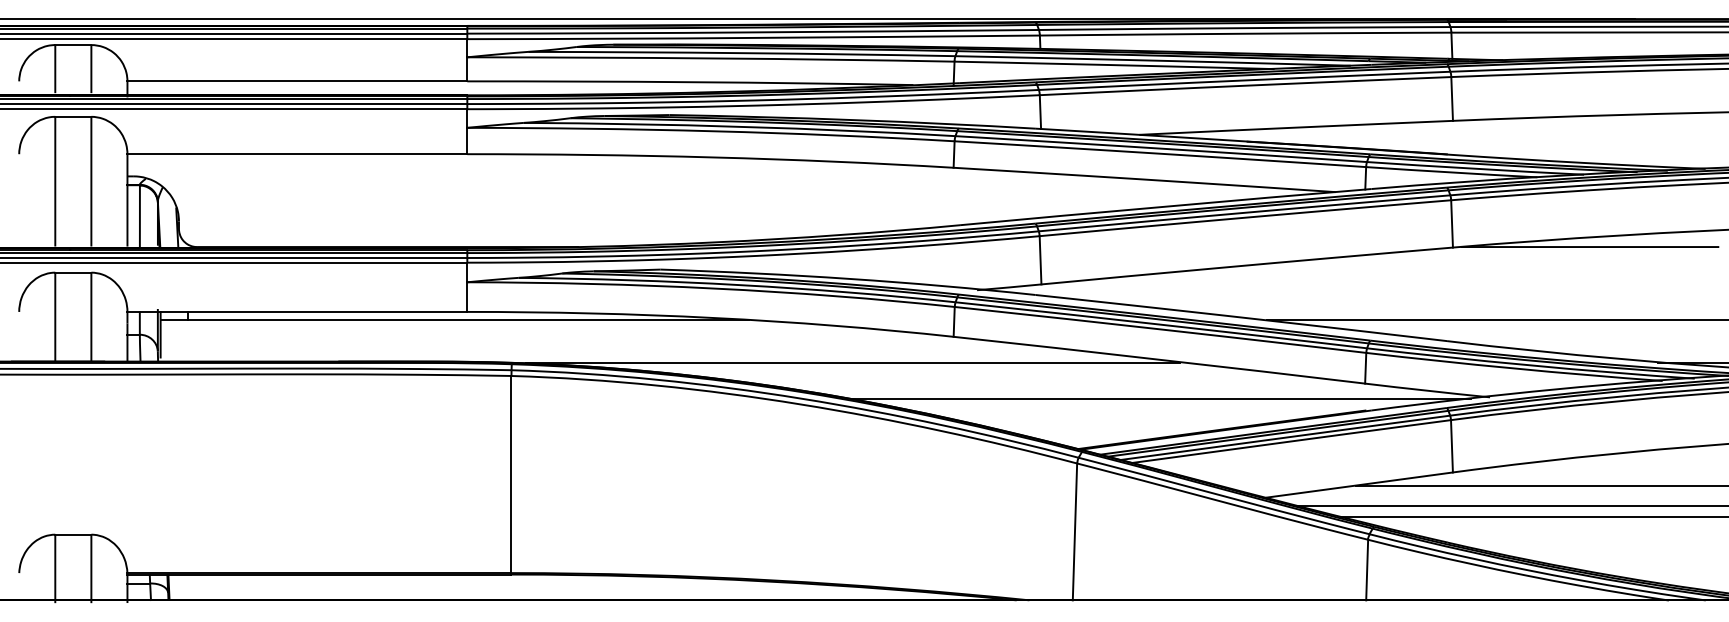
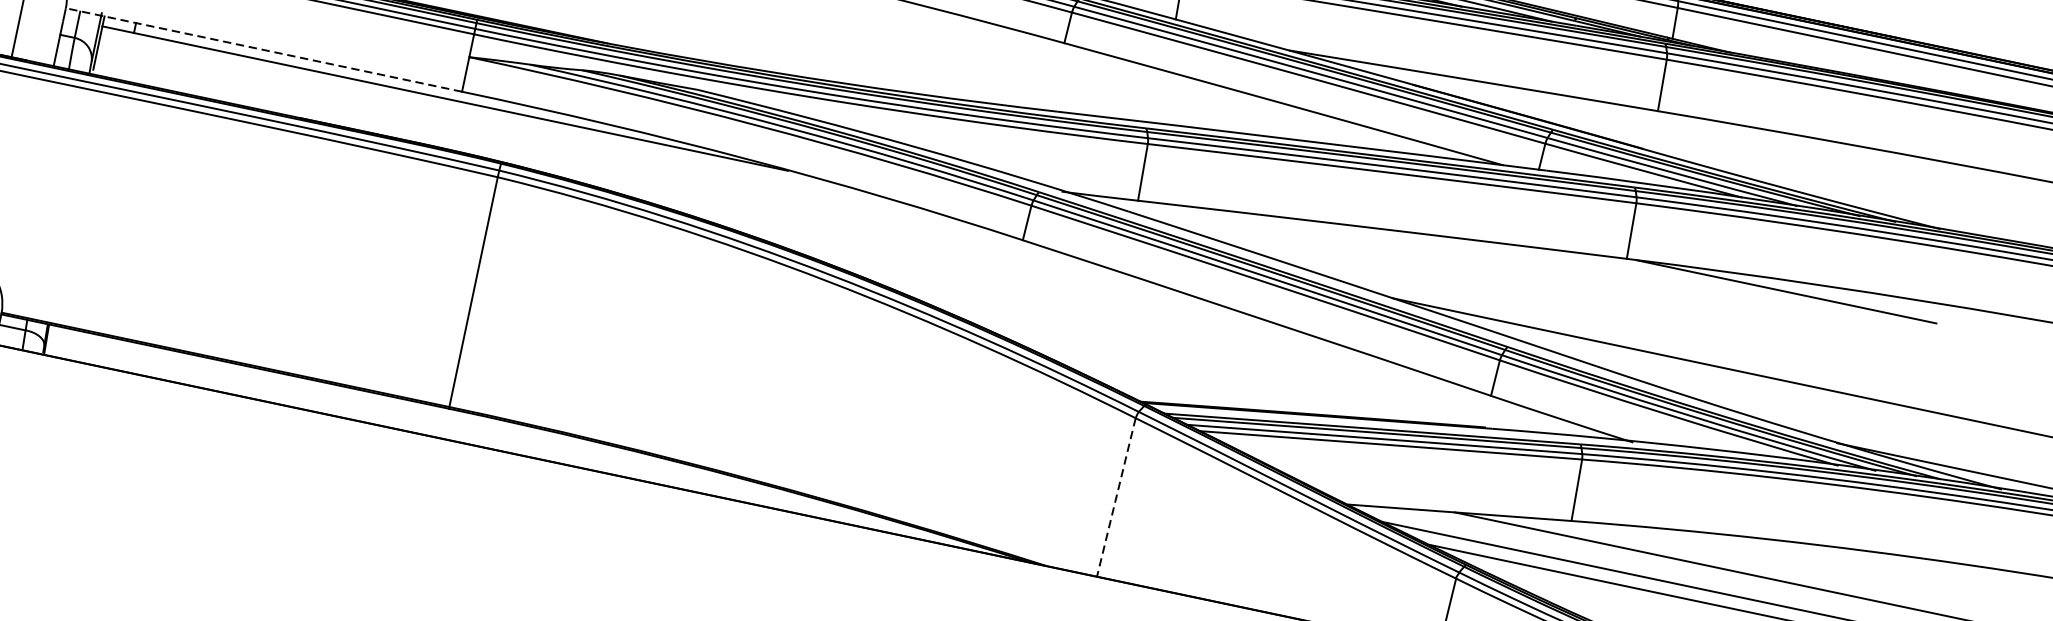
line: (297, 311) -> (264, 49), solid -> dashed
line: (853, 362) -> (899, 245), removed
line: (1161, 399) -> (1249, 364), removed
line: (1074, 532) -> (1115, 498), solid -> dashed

